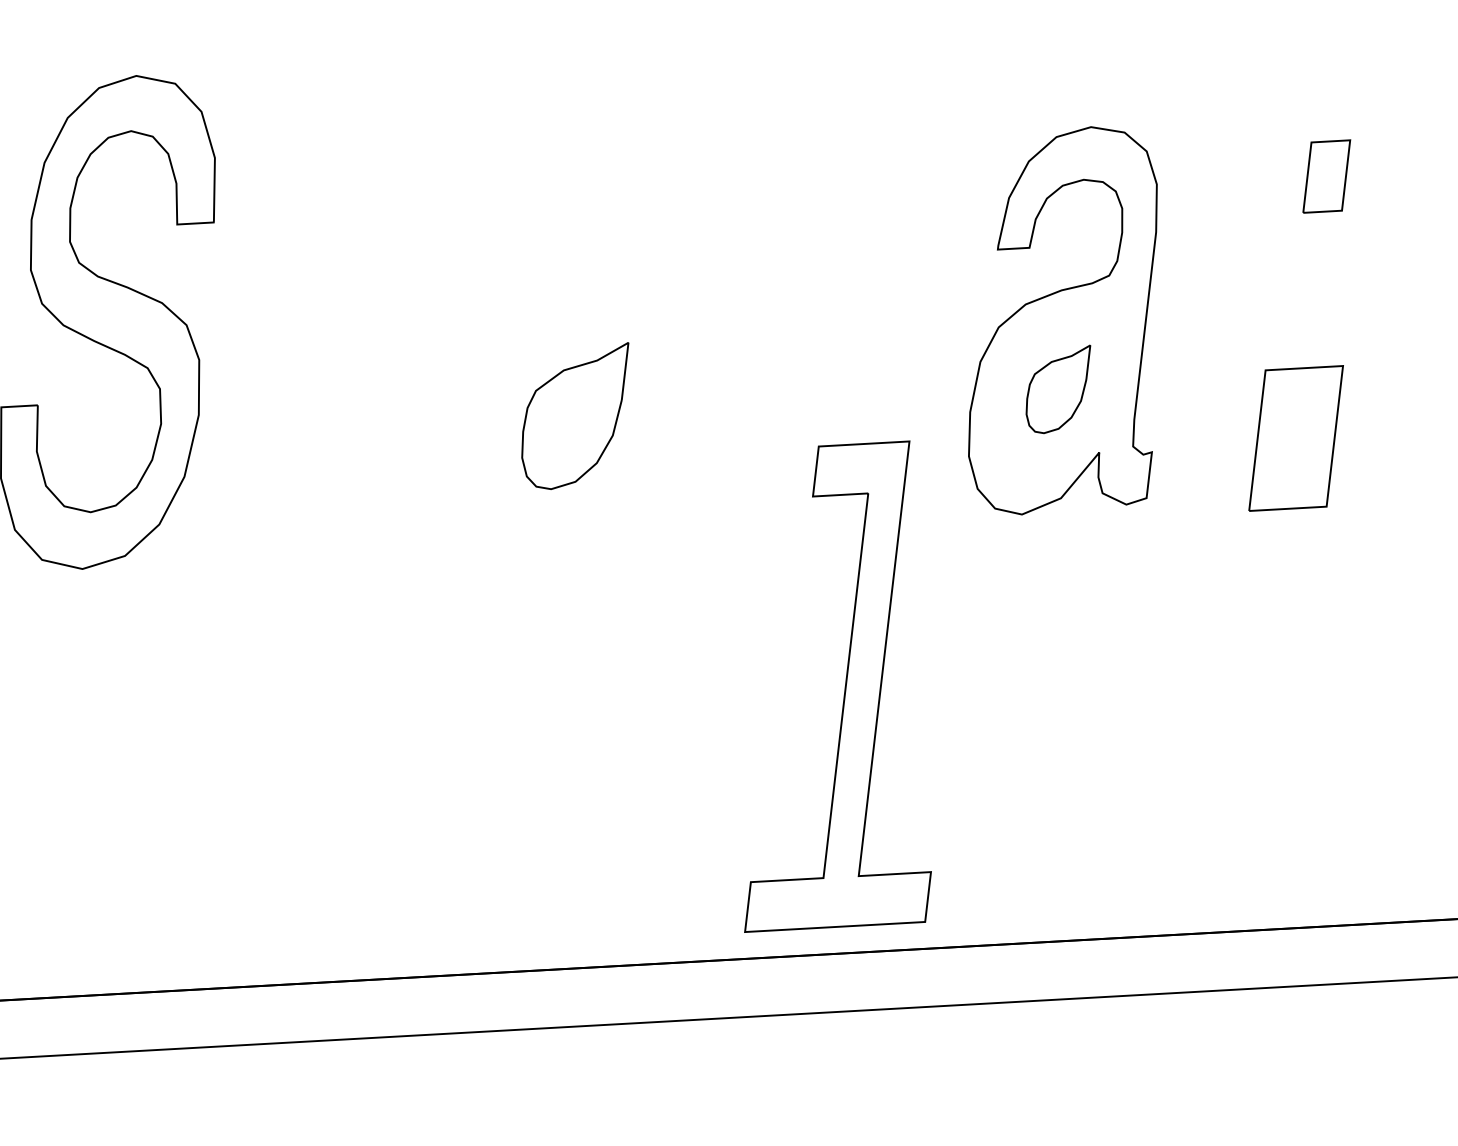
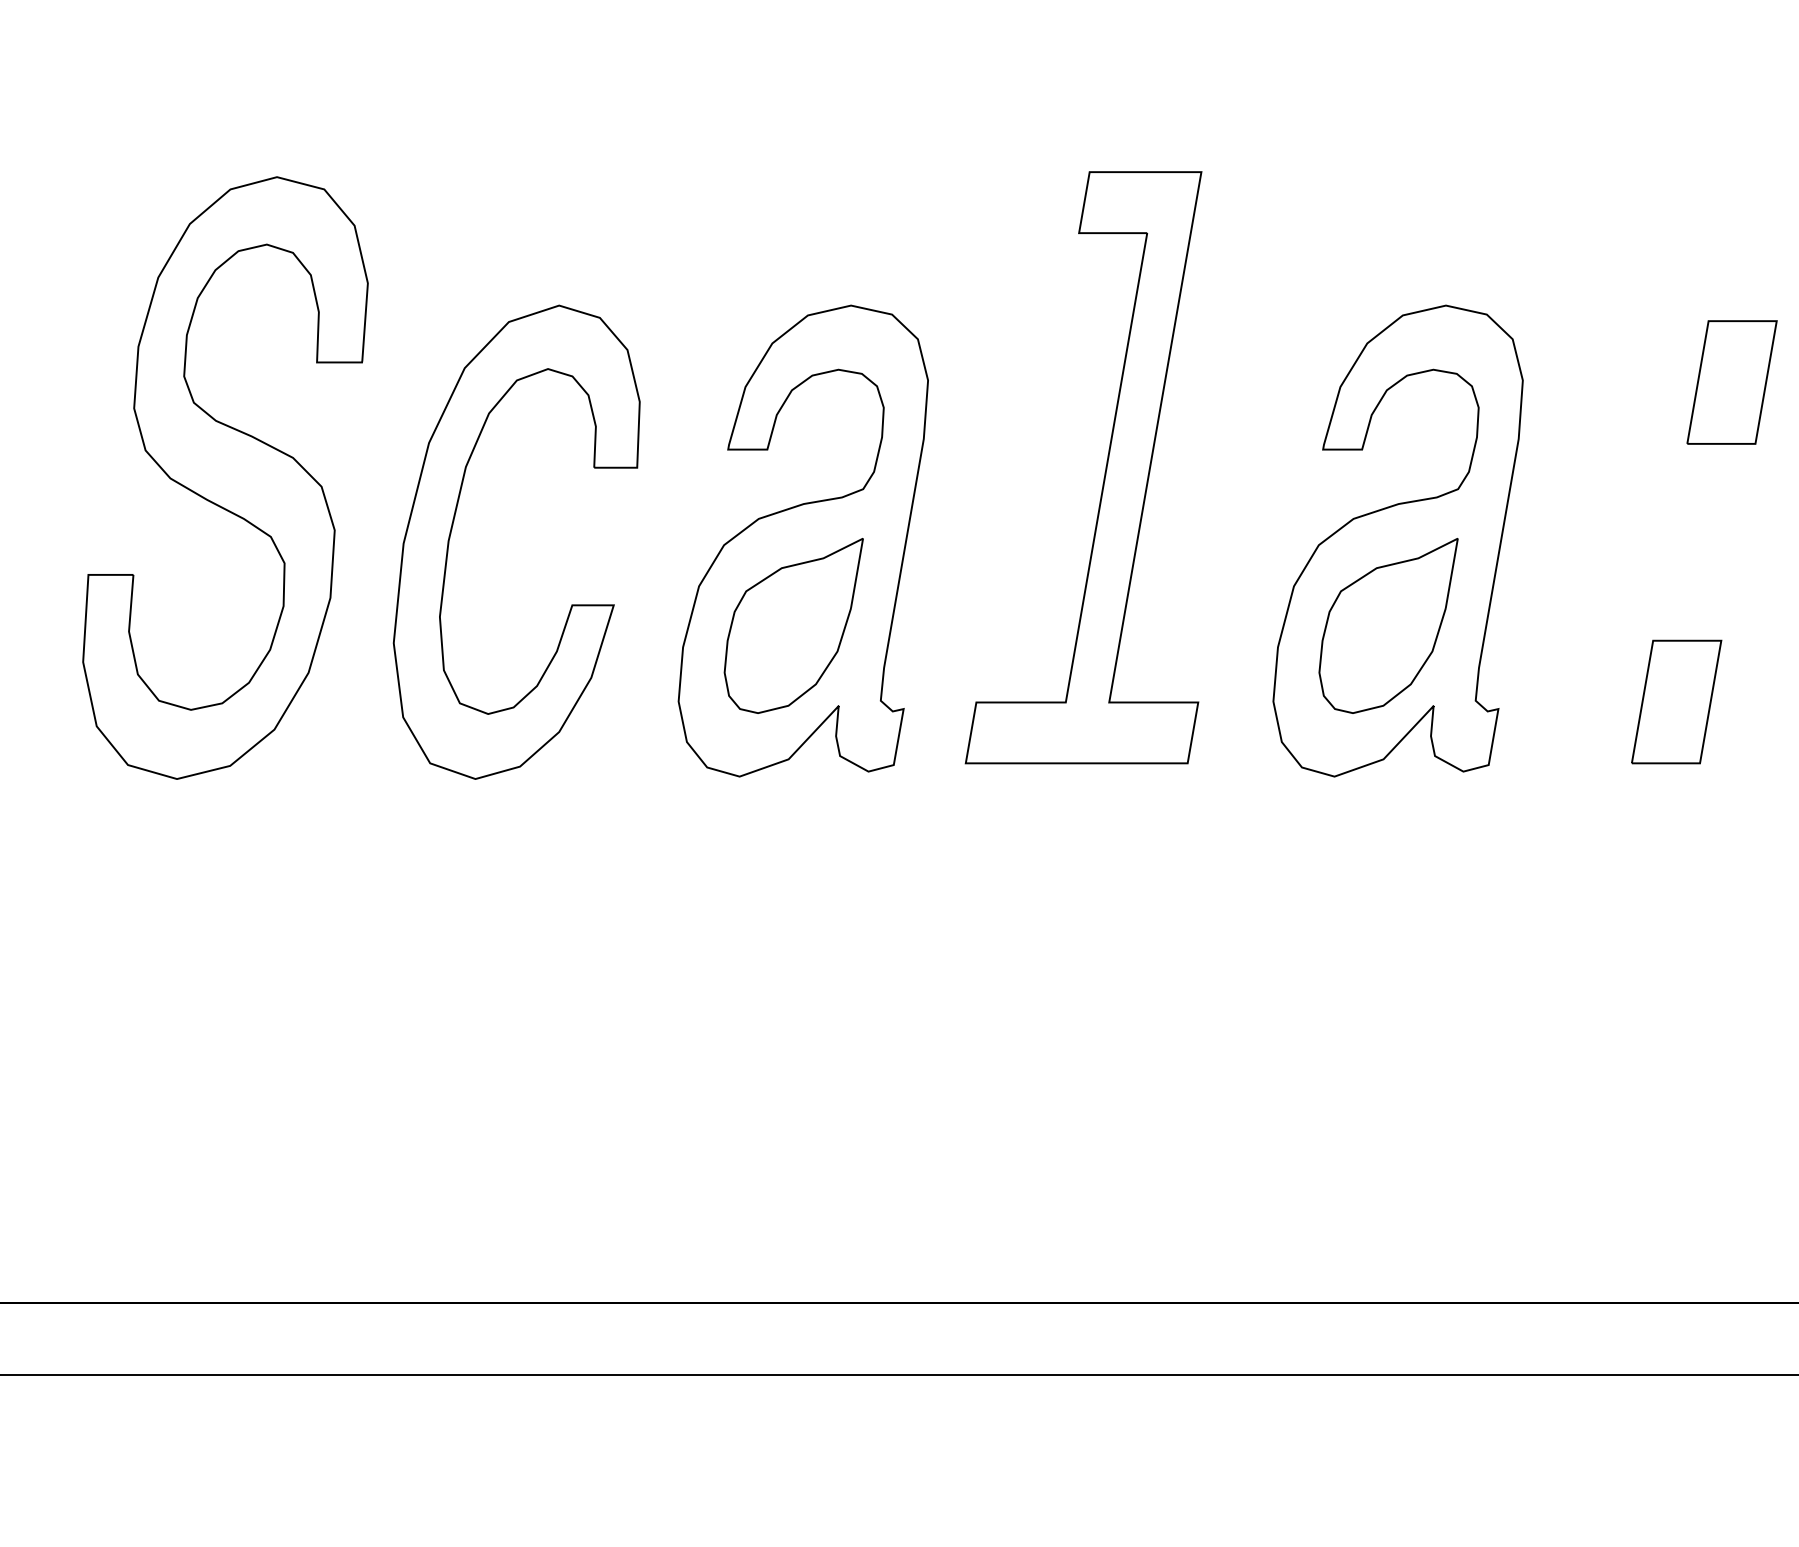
part: (1326, 176) -> (1731, 382), size x1.43
part: (579, 347) -> (802, 540), added
part: (295, 350) -> (453, 525), added
part: (1058, 389) -> (1388, 625), size x1.67
part: (1296, 438) -> (1676, 701), size x0.71
part: (844, 689) -> (1104, 472), moved

